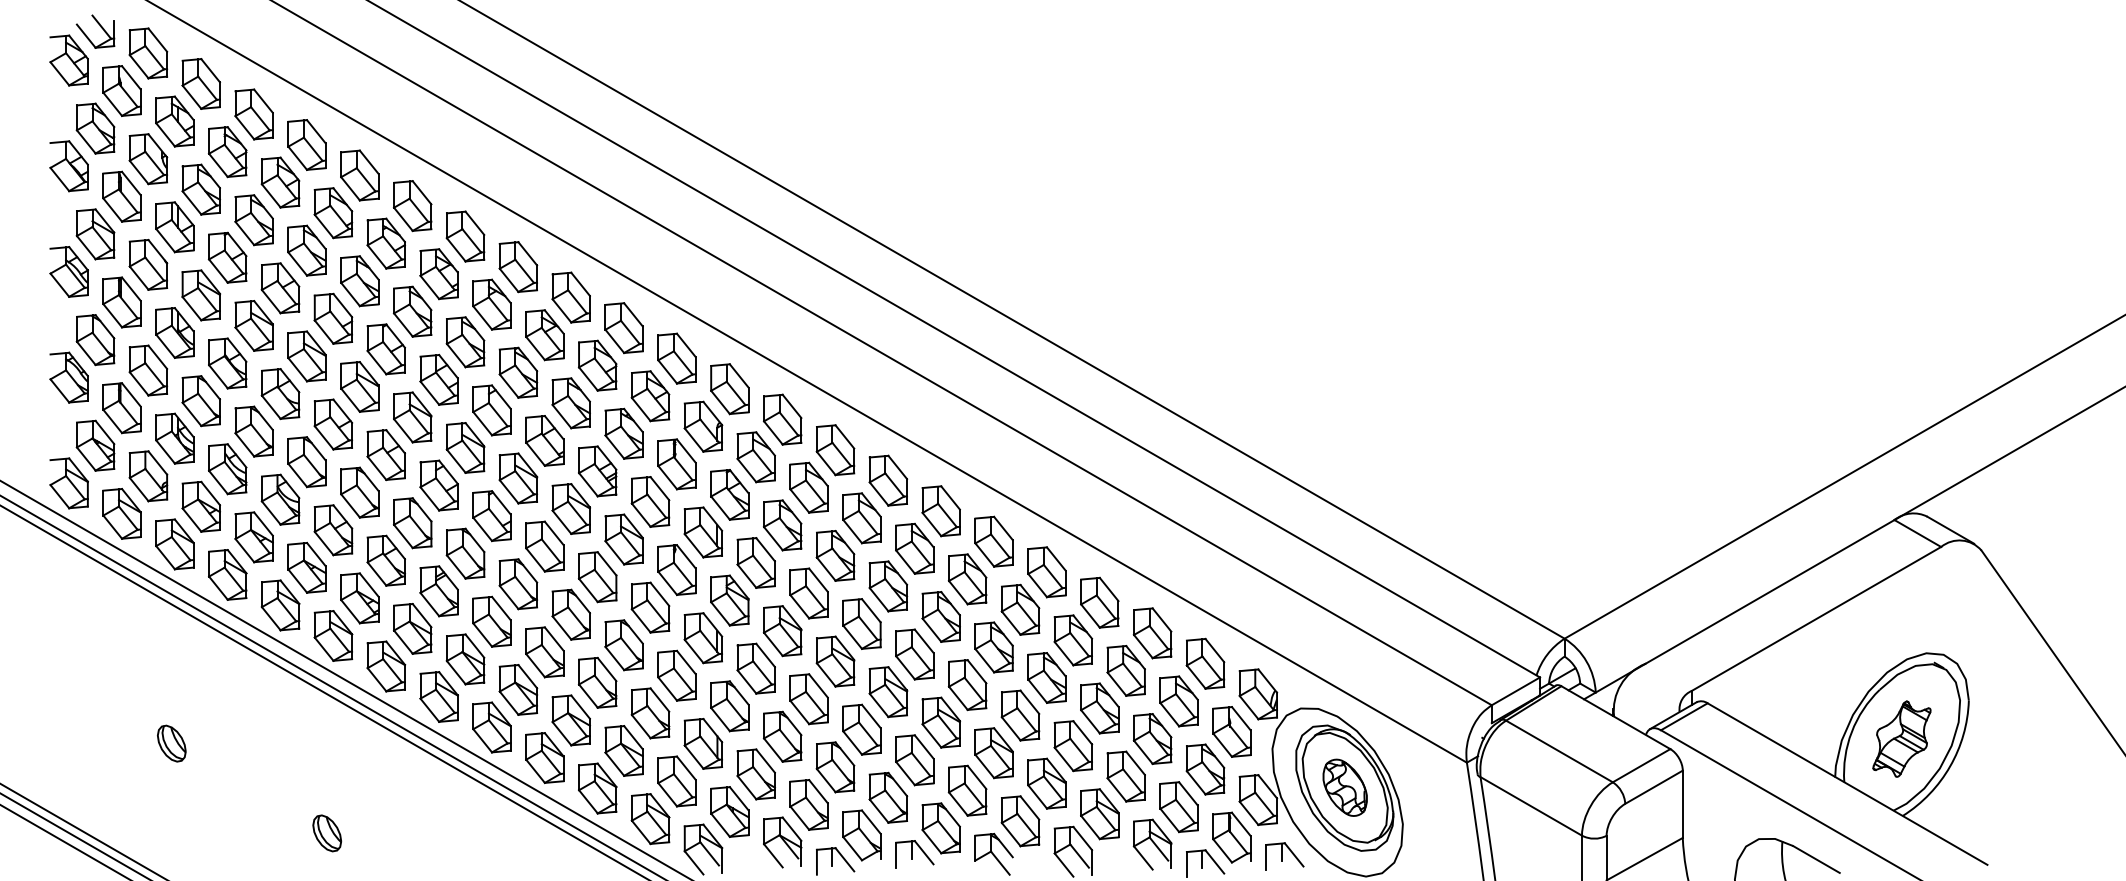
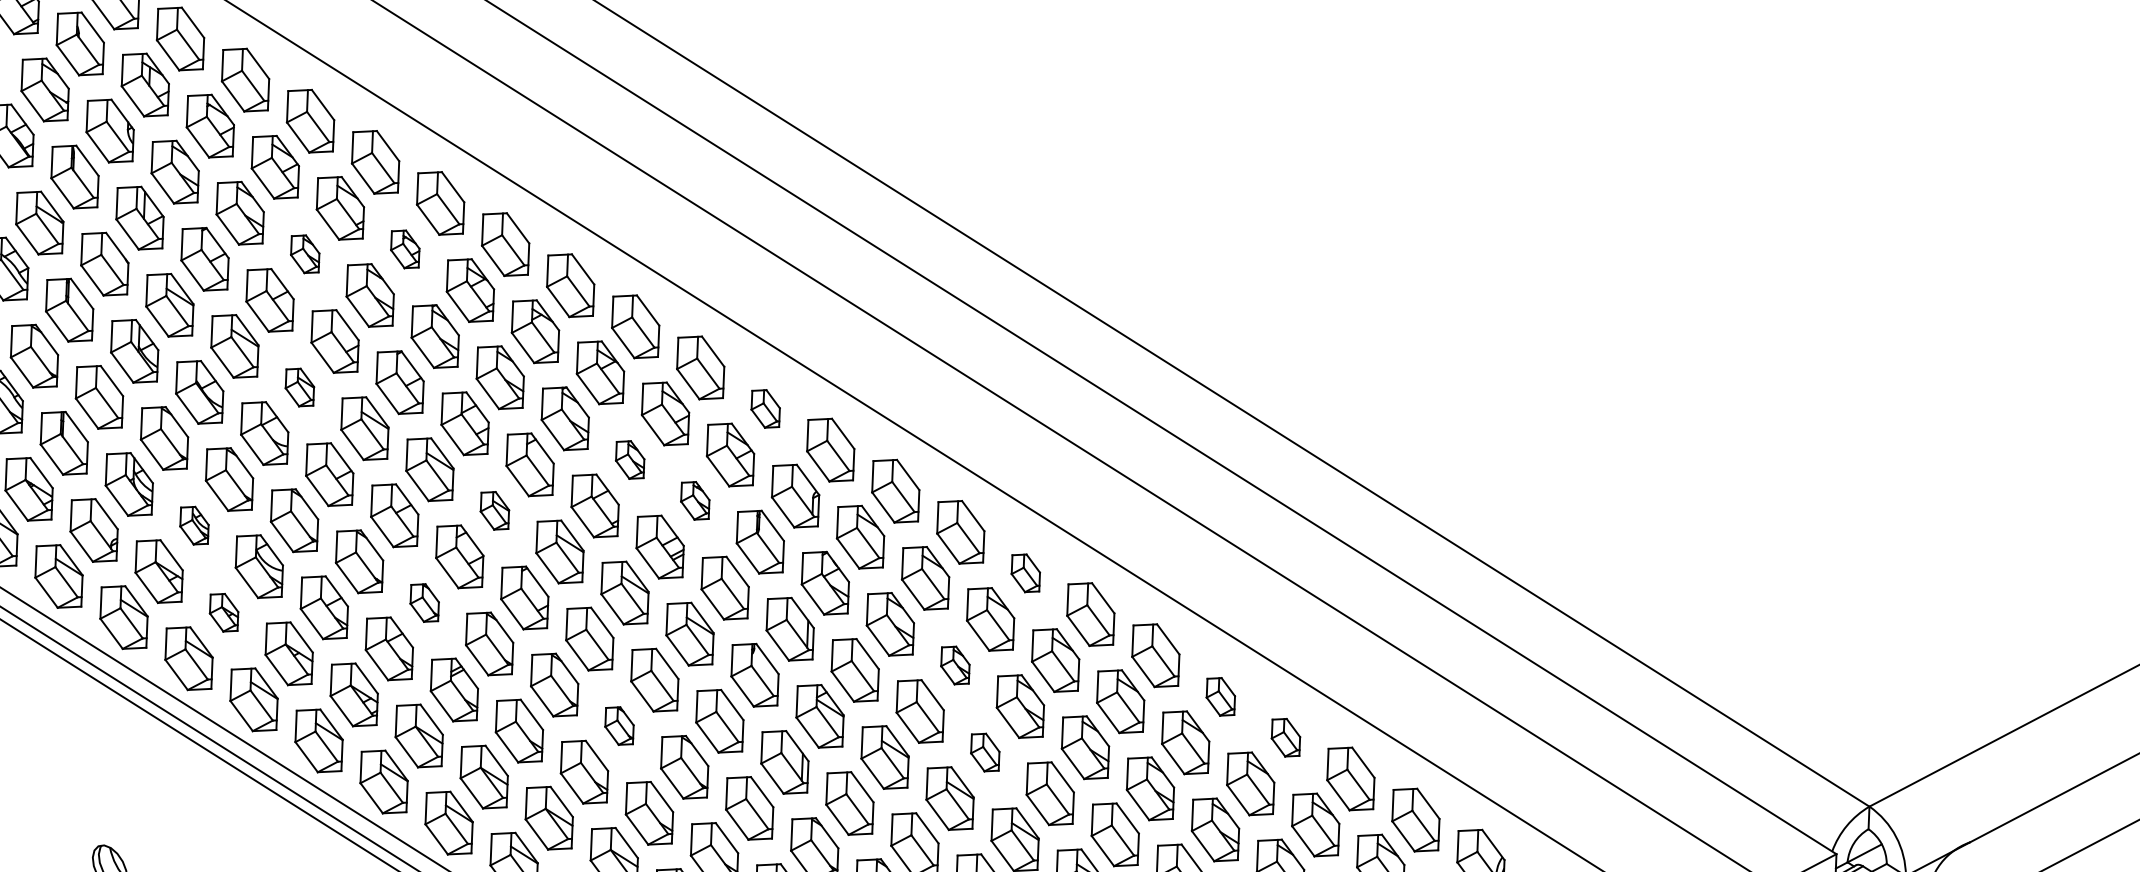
part: (385, 243) -> (404, 249), size x0.6
part: (306, 250) -> (304, 254), size x0.6
part: (306, 356) -> (299, 387), size x0.6
part: (676, 358) -> (765, 408), size x0.6
part: (570, 403) -> (629, 460), size x0.6
part: (623, 433) -> (694, 500), size x0.6
part: (465, 447) -> (494, 510), size x0.6
part: (227, 469) -> (194, 525), size x0.6
part: (888, 480) -> (1025, 573), size x0.6
part: (412, 523) -> (424, 603), size x0.6
part: (253, 537) -> (223, 612), size x0.6
part: (835, 555) -> (955, 664), size x0.6
part: (1046, 572) -> (1220, 697), size x0.6
part: (1099, 602) -> (1285, 737), size x0.6
part: (570, 614) -> (618, 725), size x0.6
part: (861, 623) -> (984, 751), size x0.6

